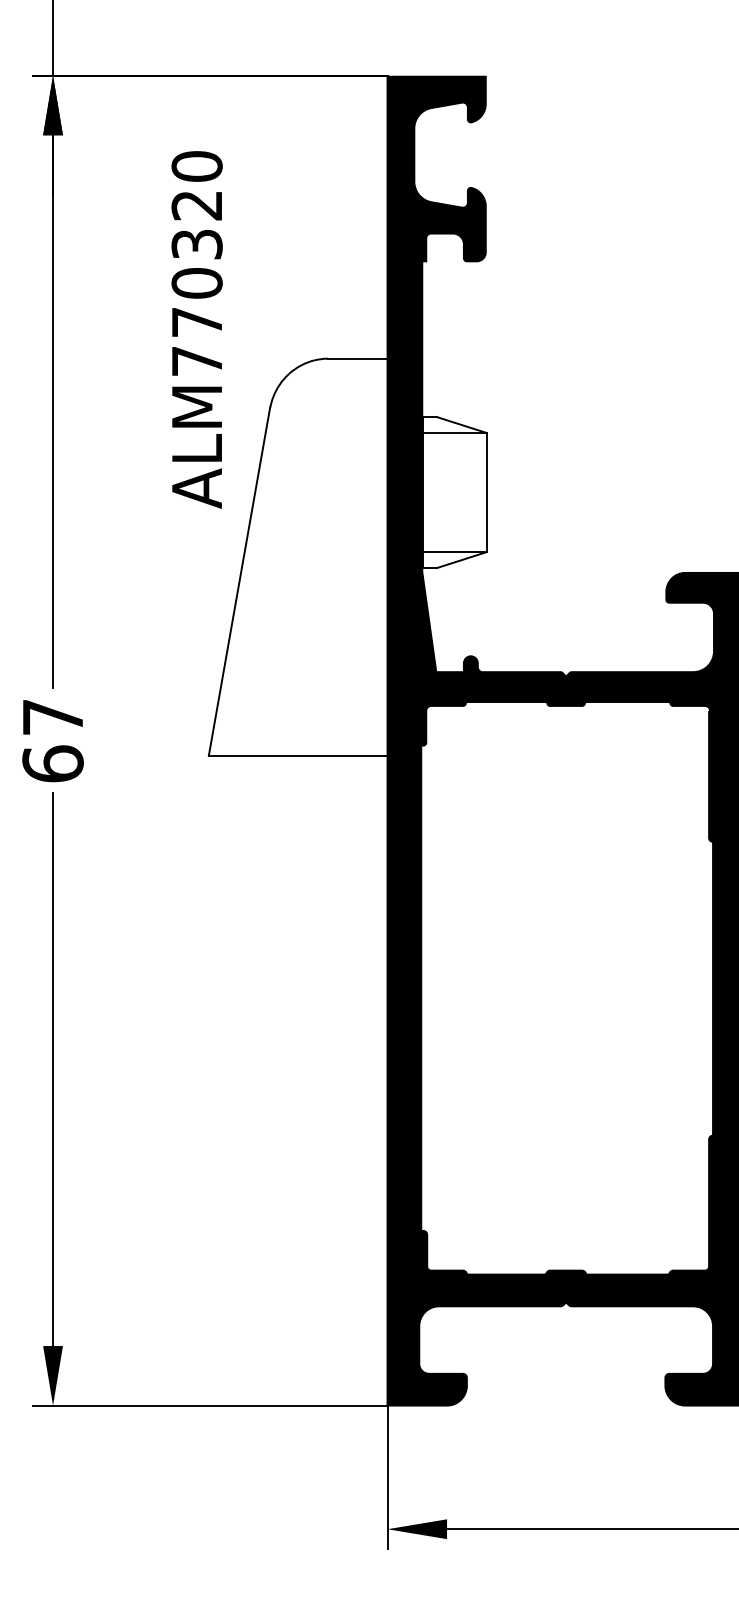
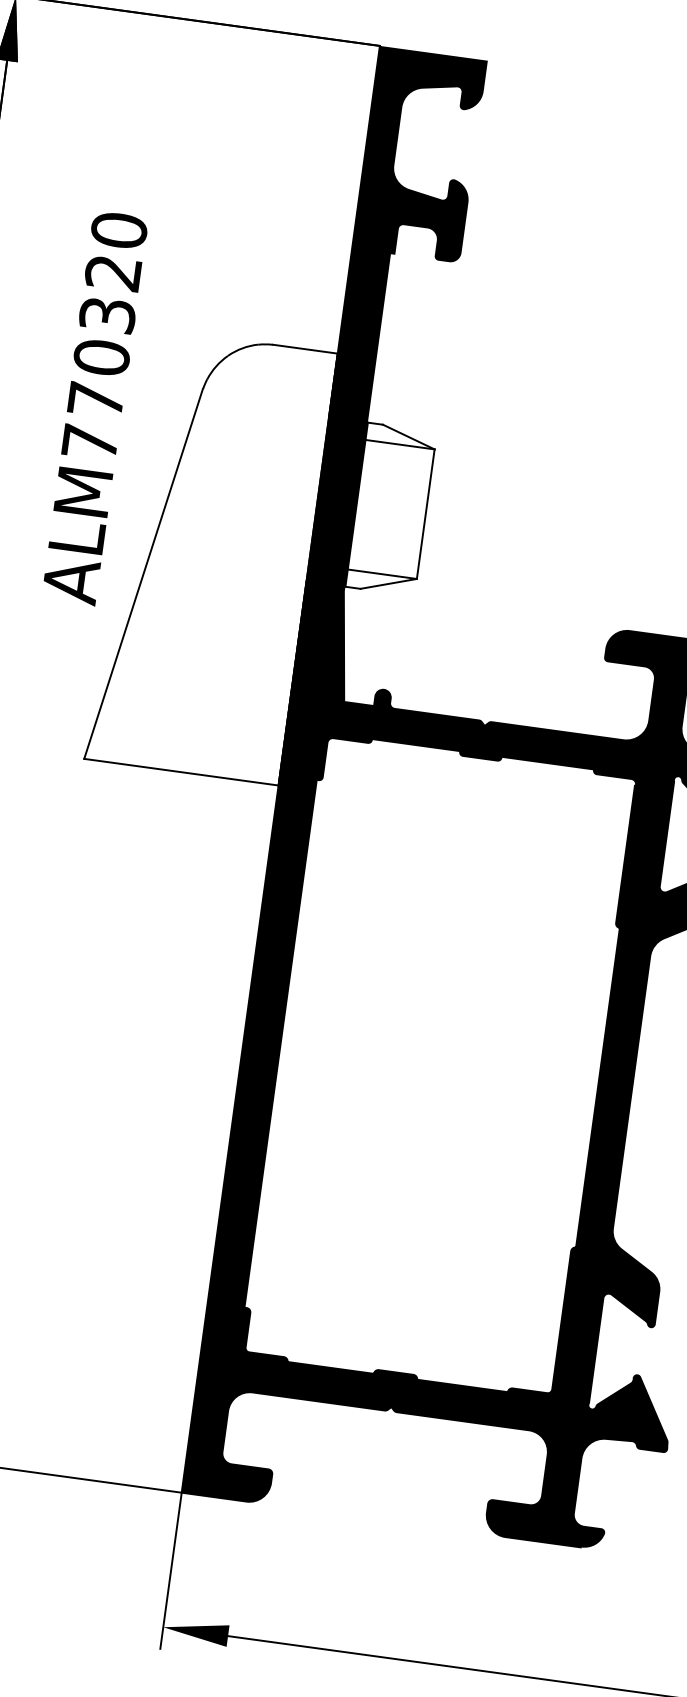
text: (196, 329) -> (94, 407), moved

